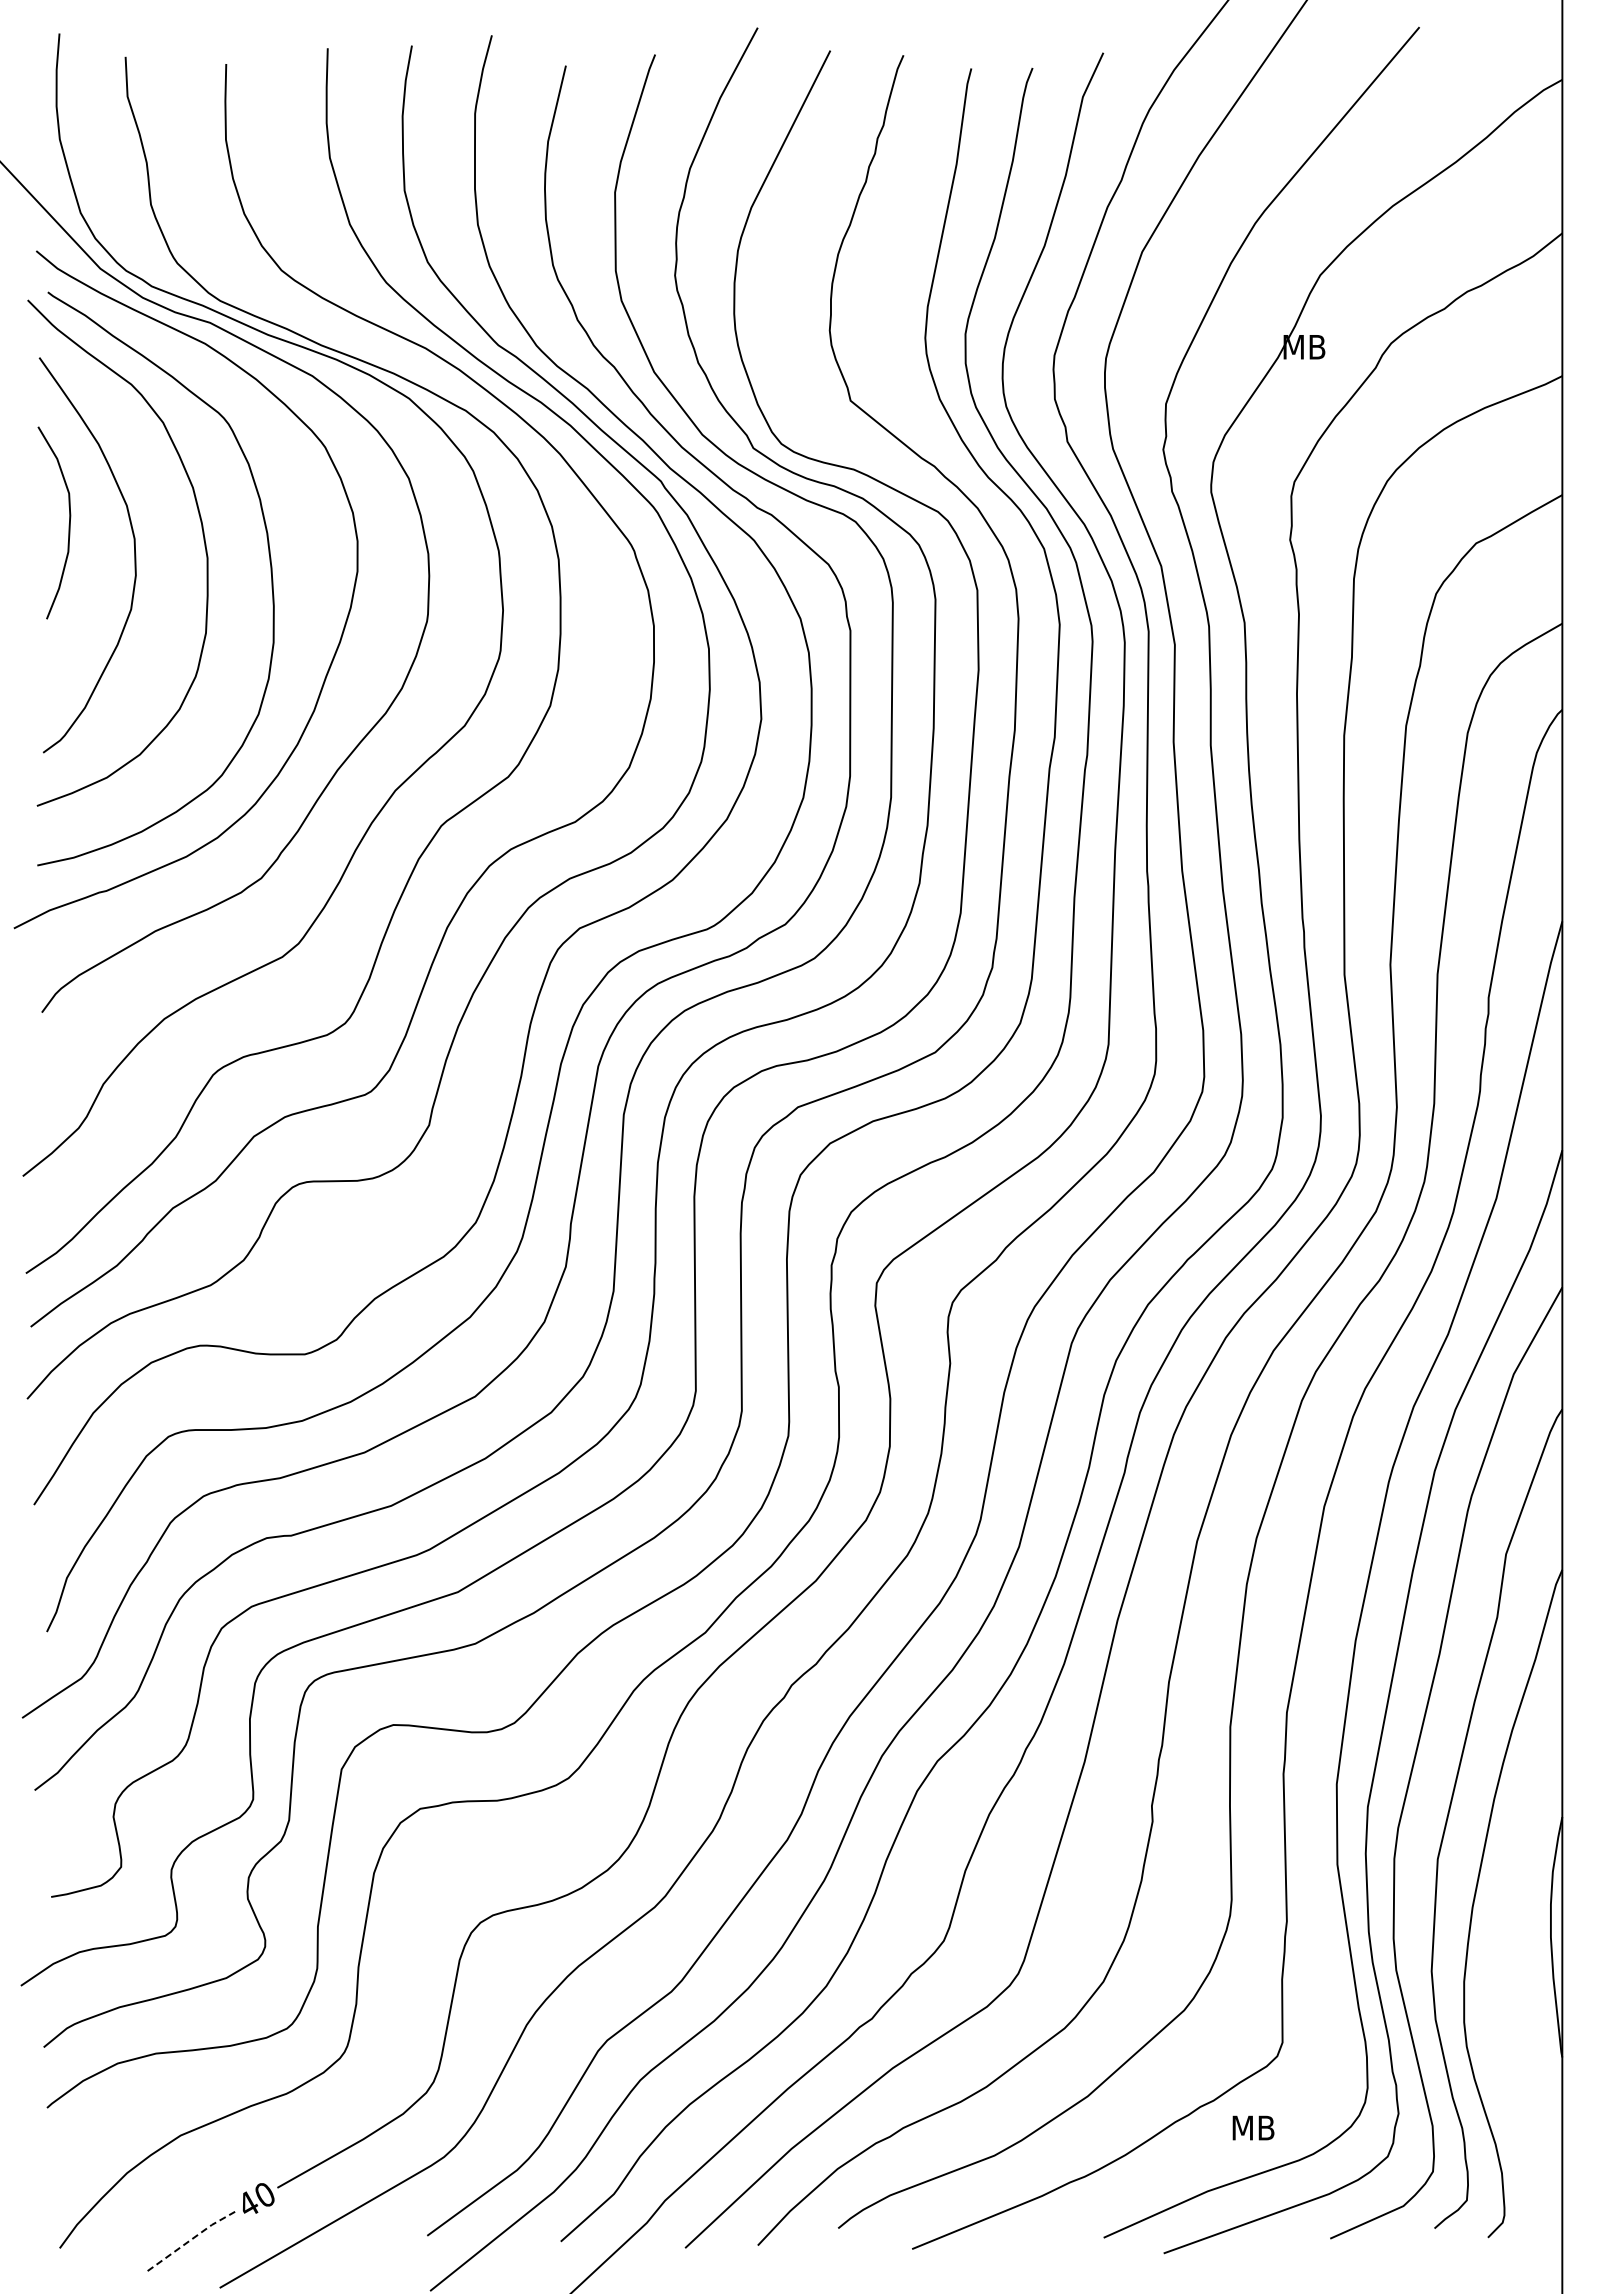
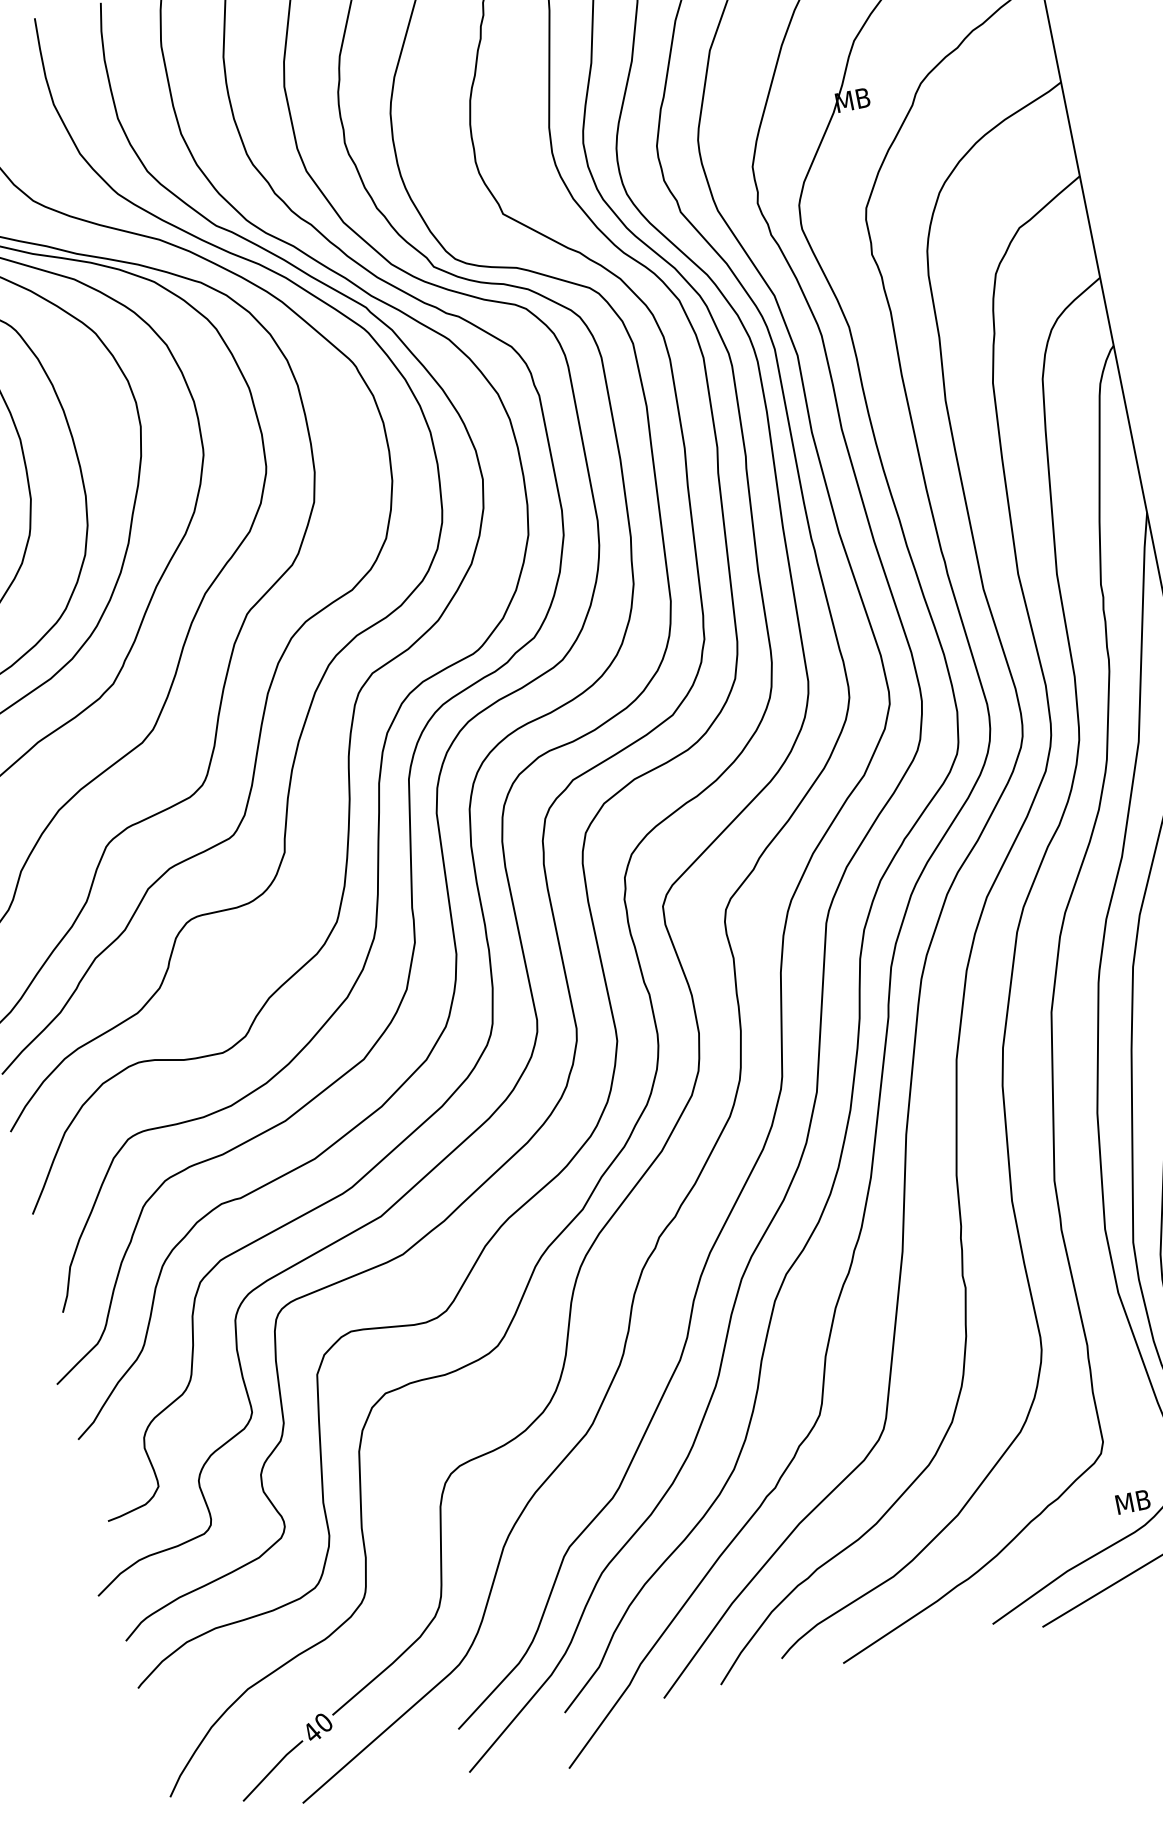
text: (1253, 2127) -> (1132, 1501), moved
line: (191, 2239) -> (272, 1769), dashed -> solid

